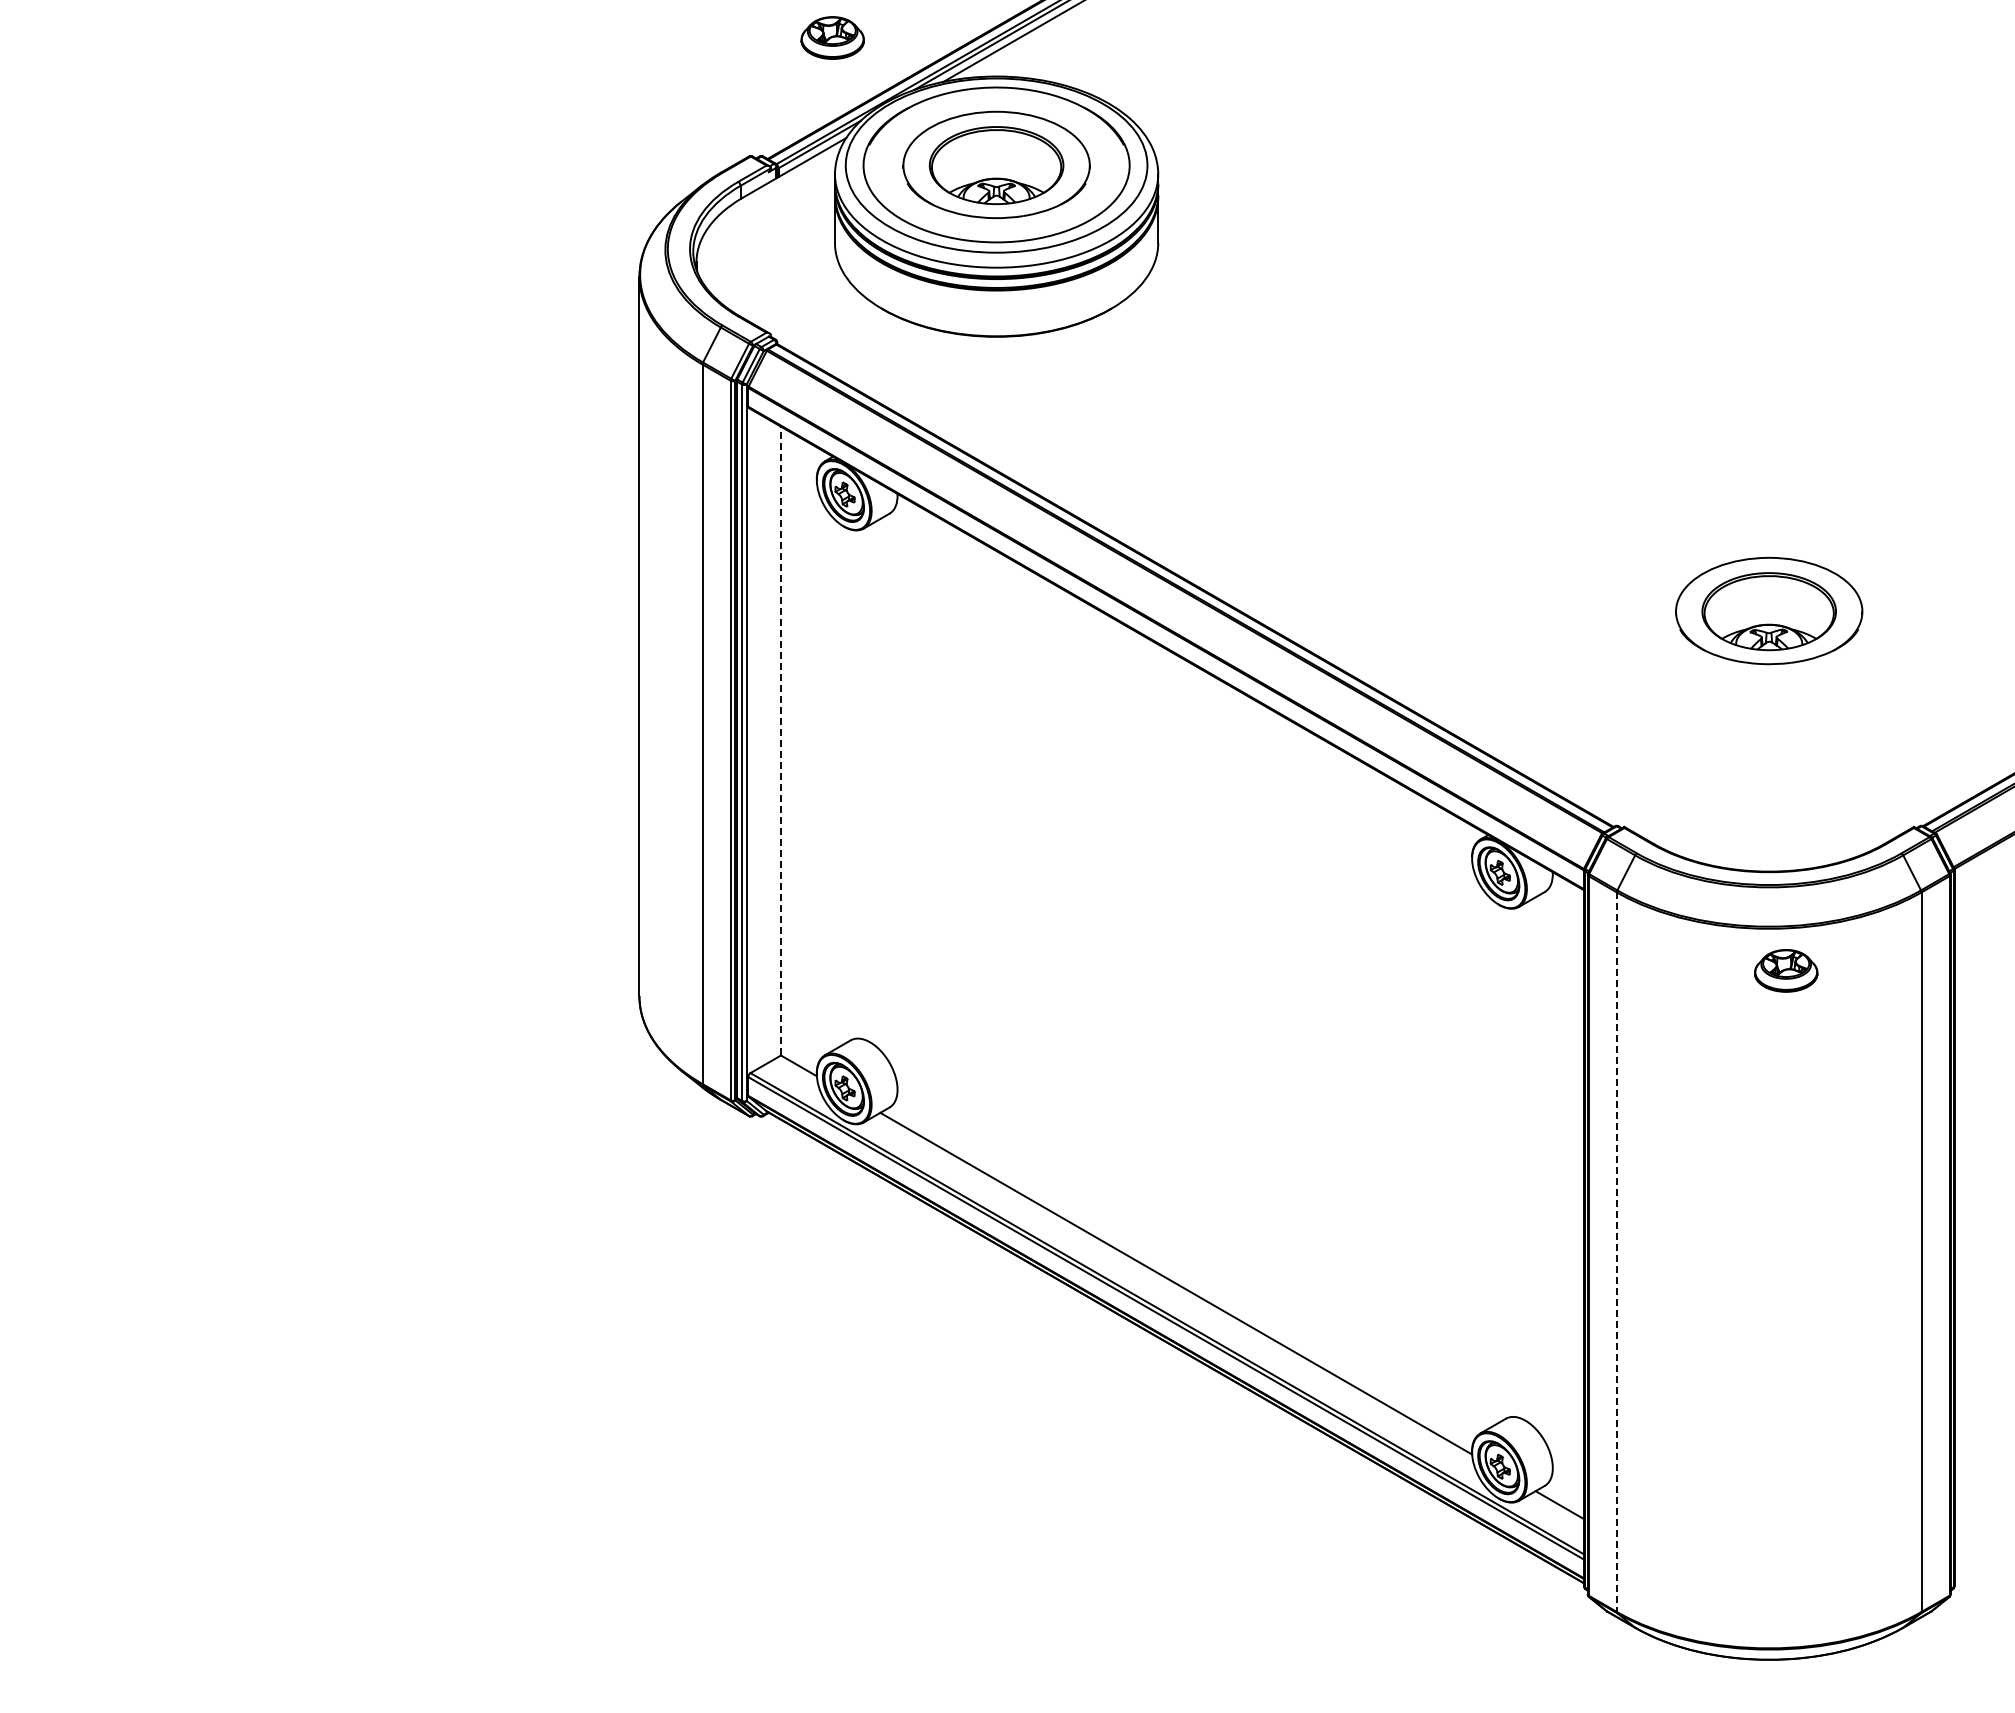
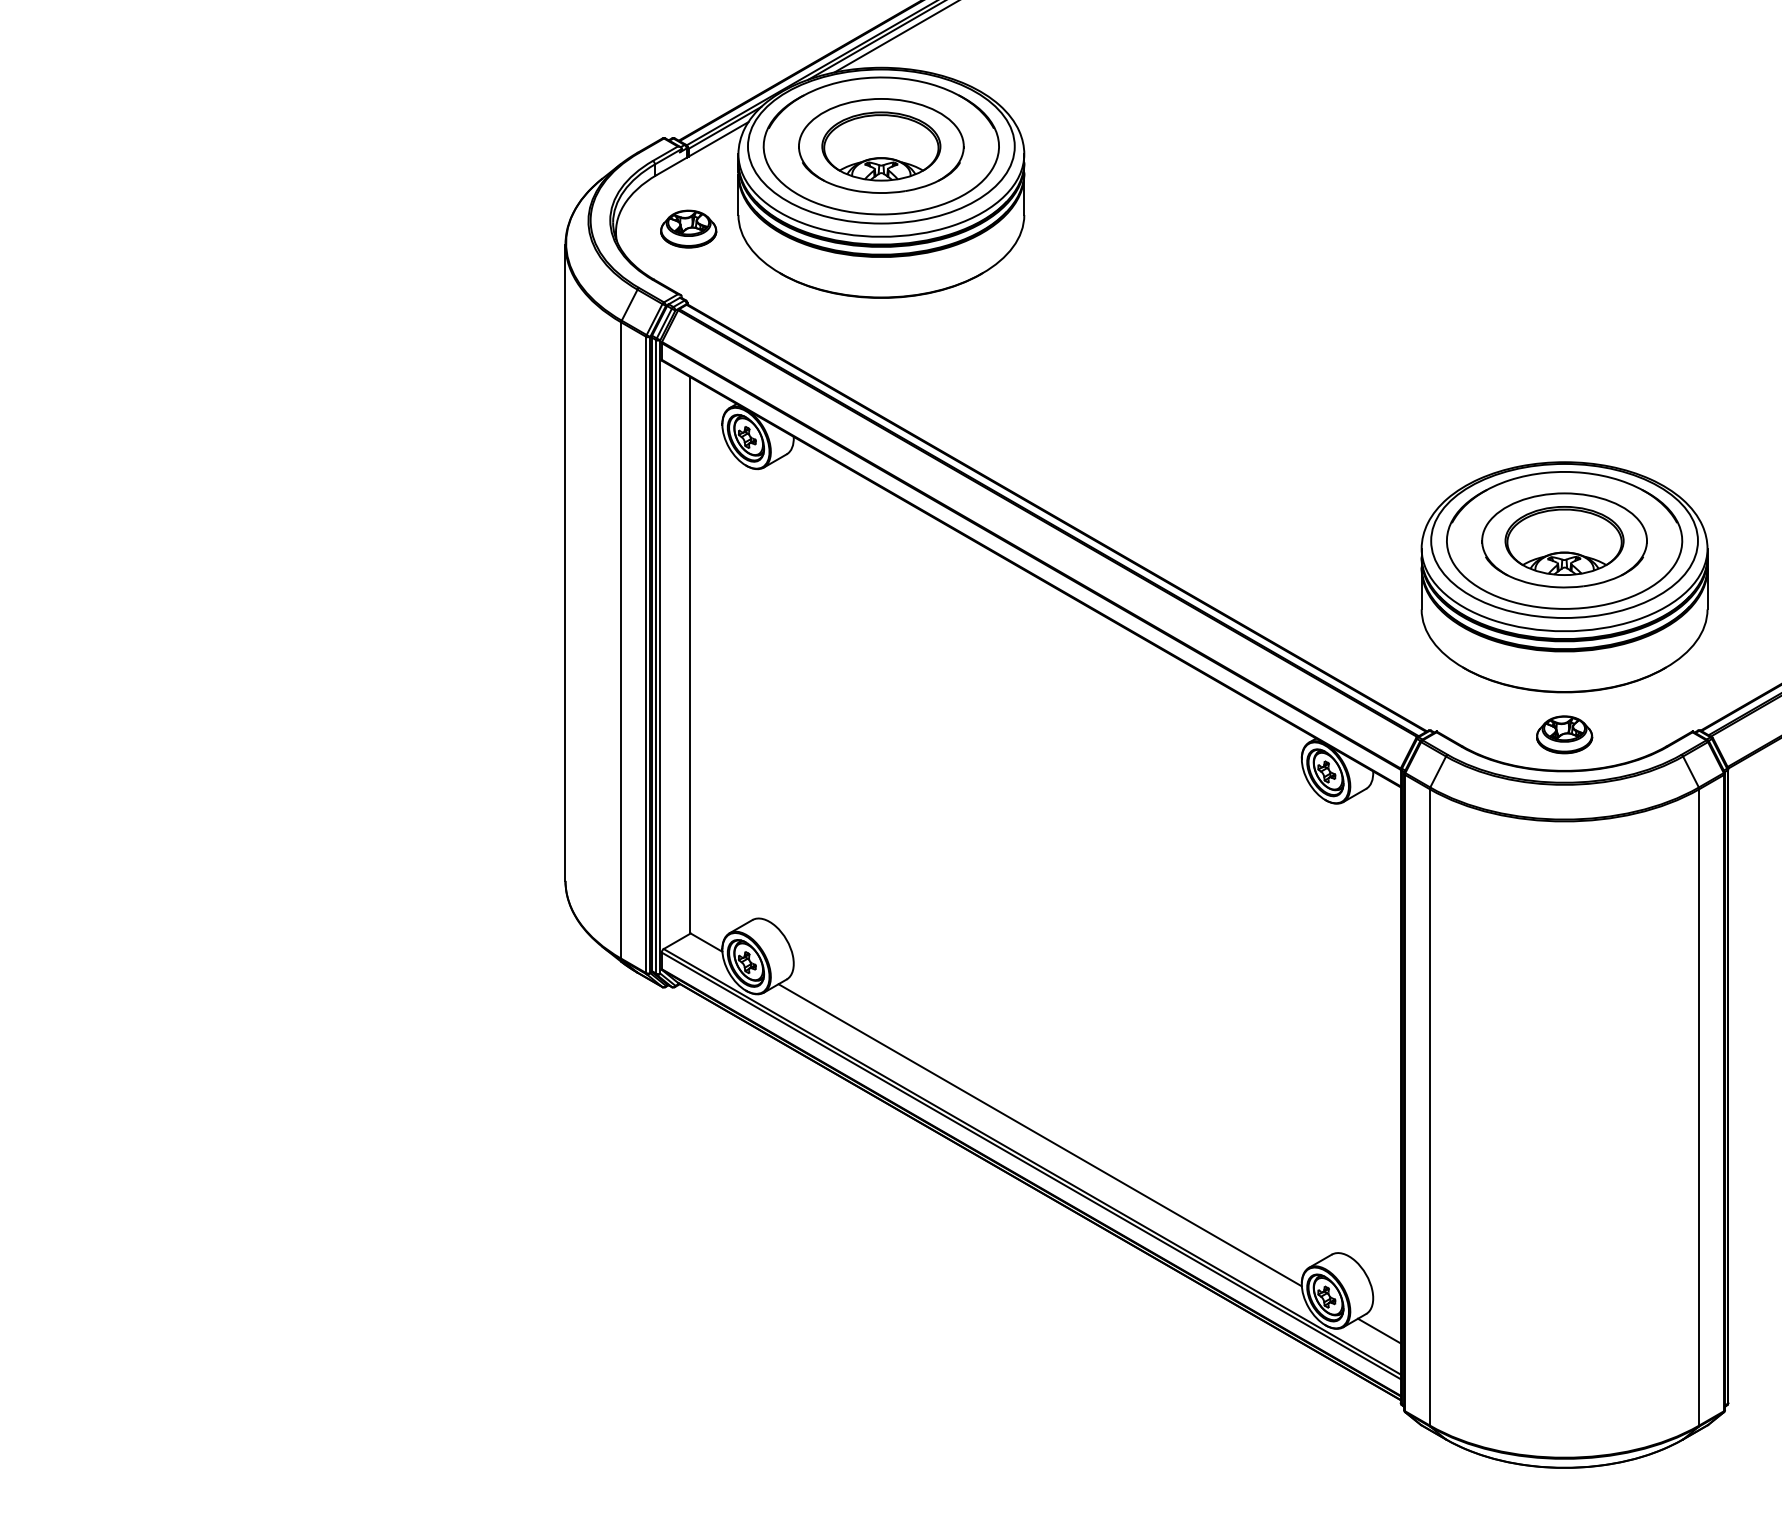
part: (832, 37) -> (688, 228), moved
part: (1768, 652) -> (1563, 577), added
line: (780, 740) -> (690, 654), dashed -> solid
part: (1786, 970) -> (1564, 734), moved
line: (1616, 1252) -> (1429, 1107), dashed -> solid

